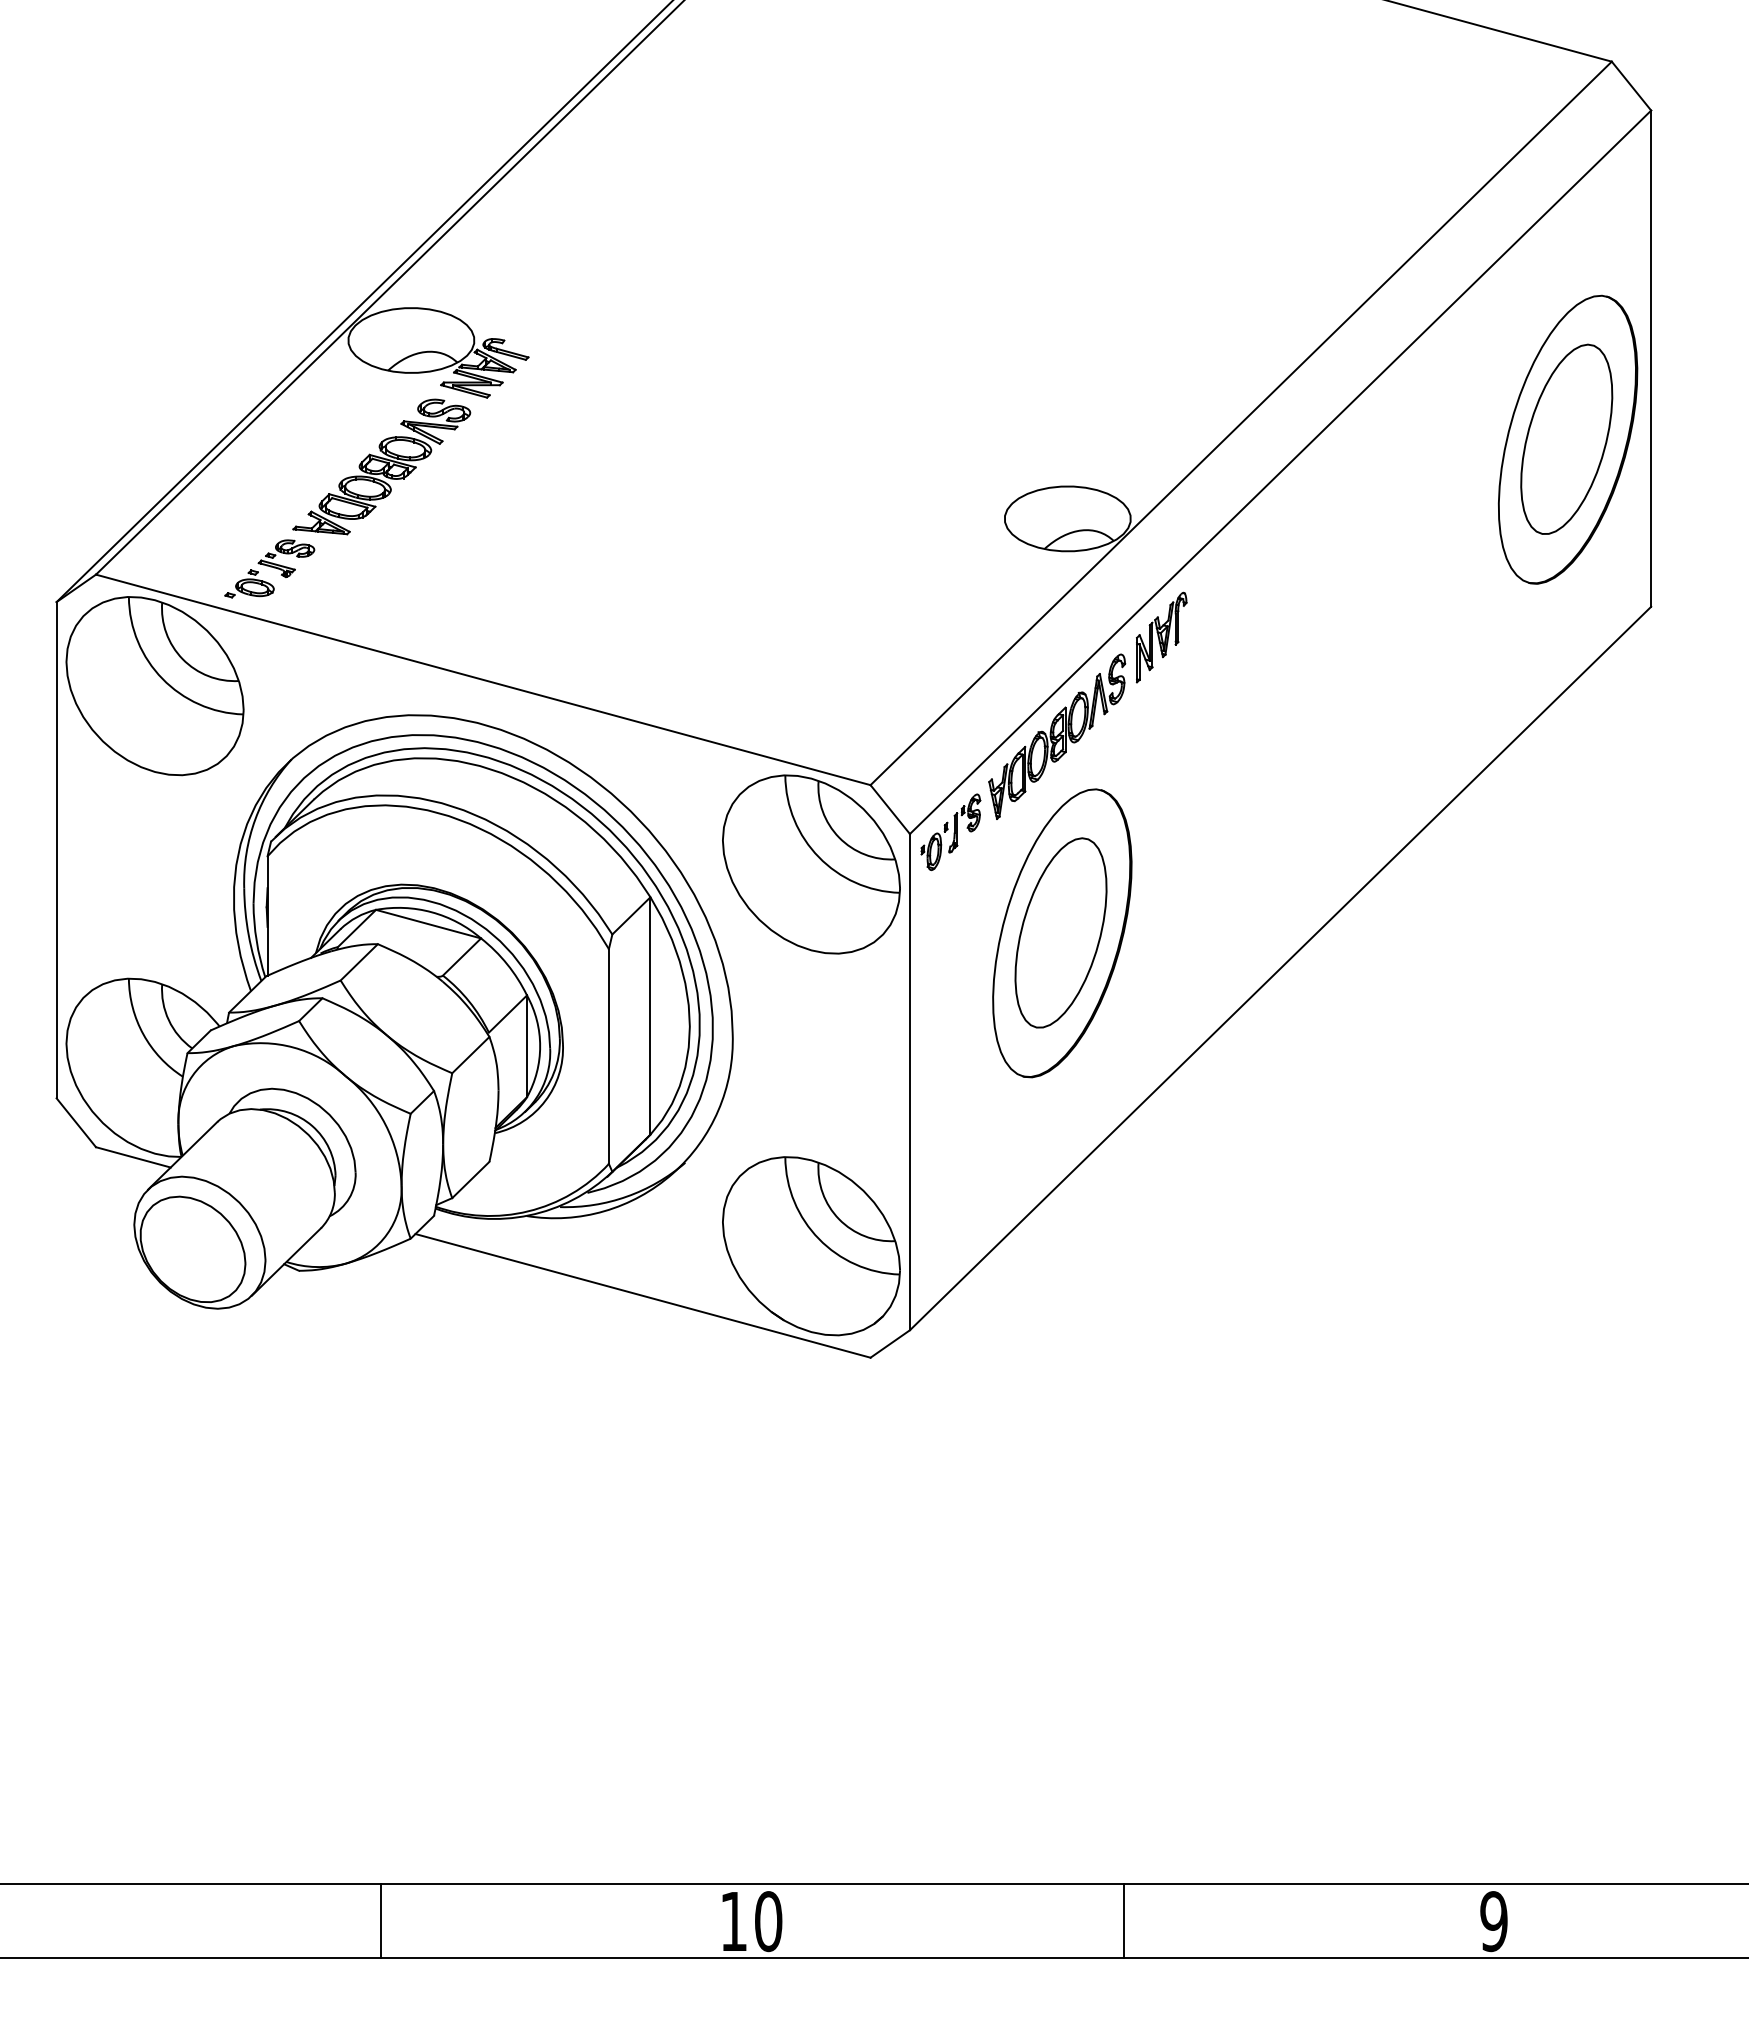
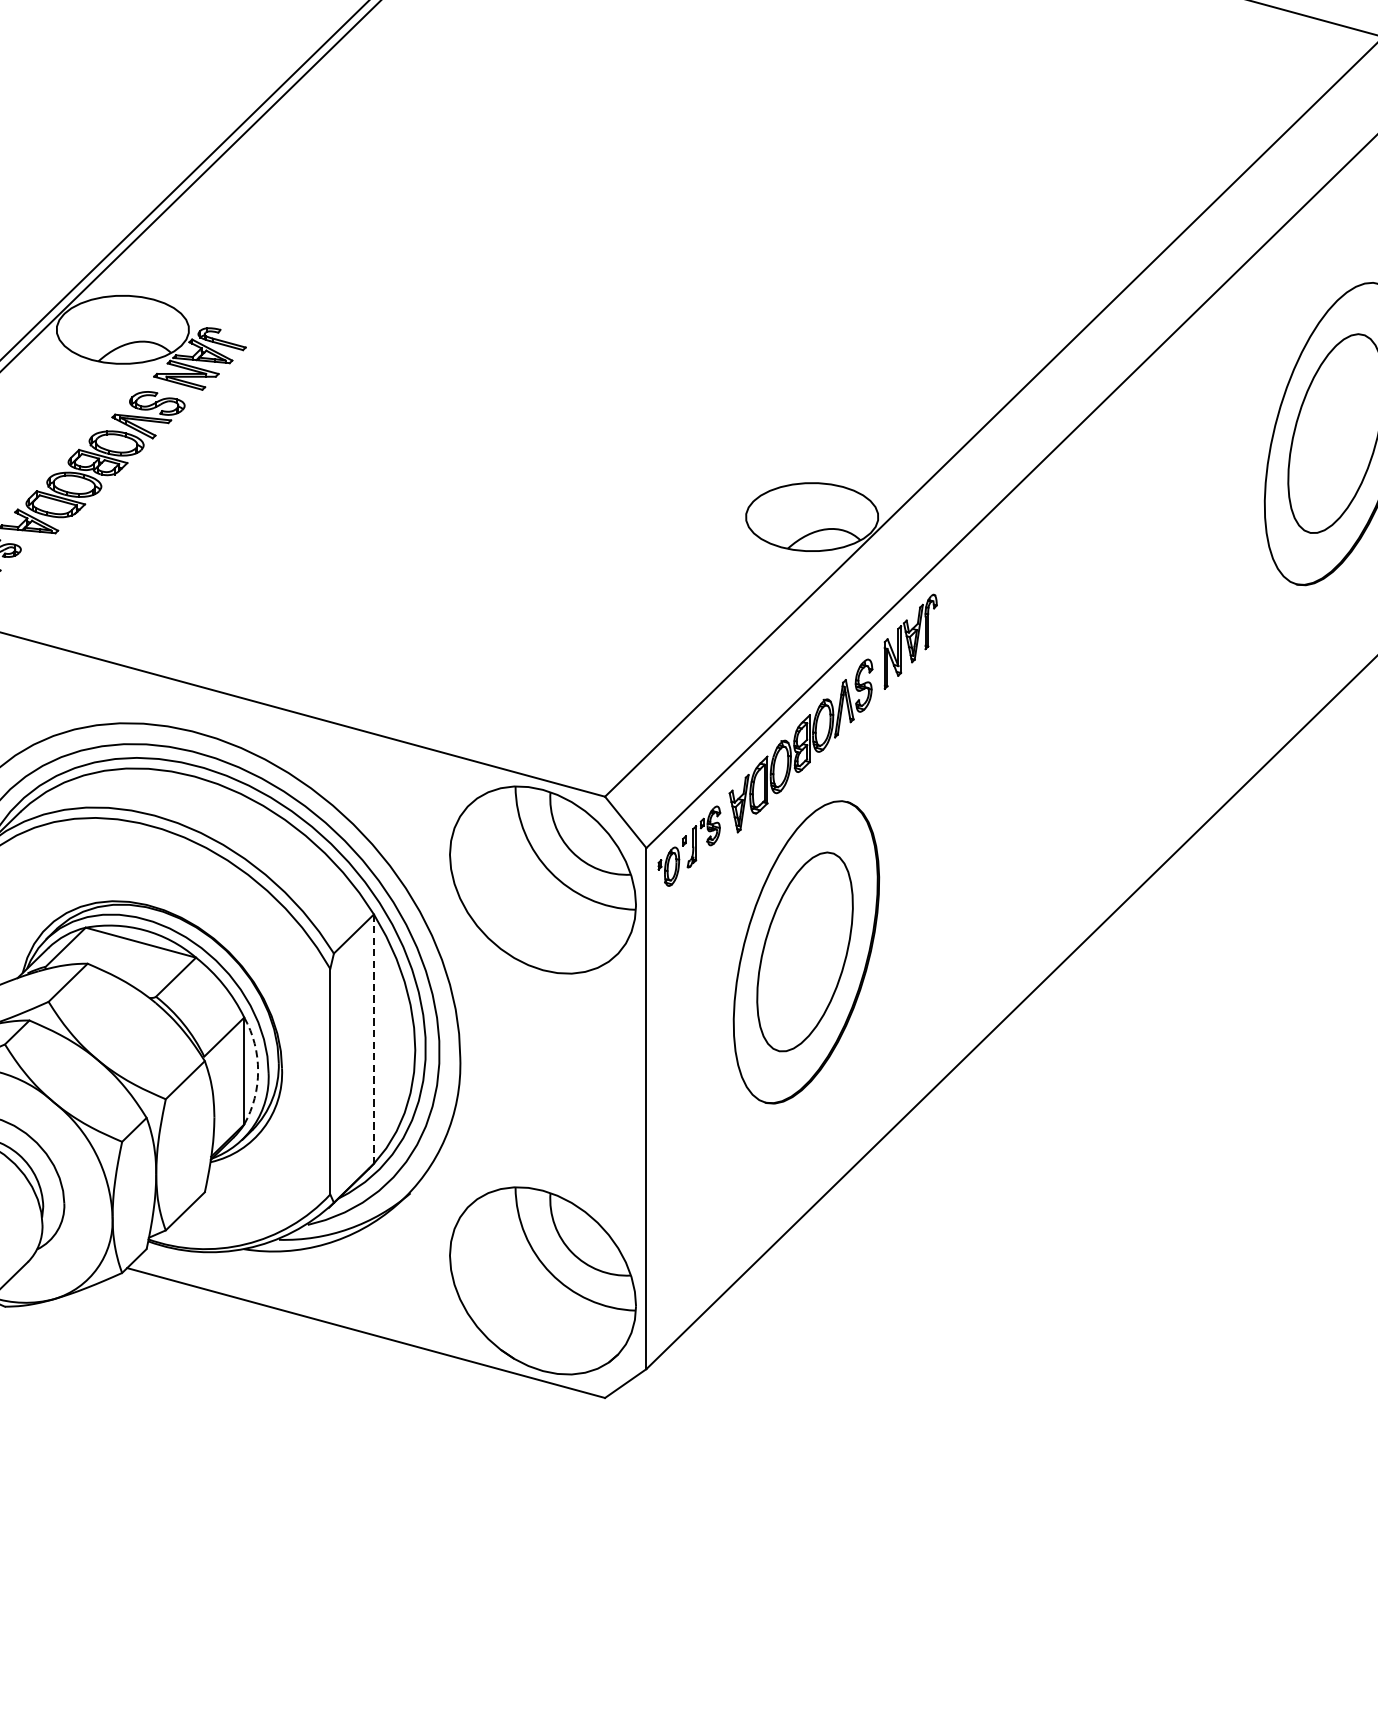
line: (650, 1015) -> (373, 1038), solid -> dashed
arc: (540, 1046) -> (258, 1071), solid -> dashed

